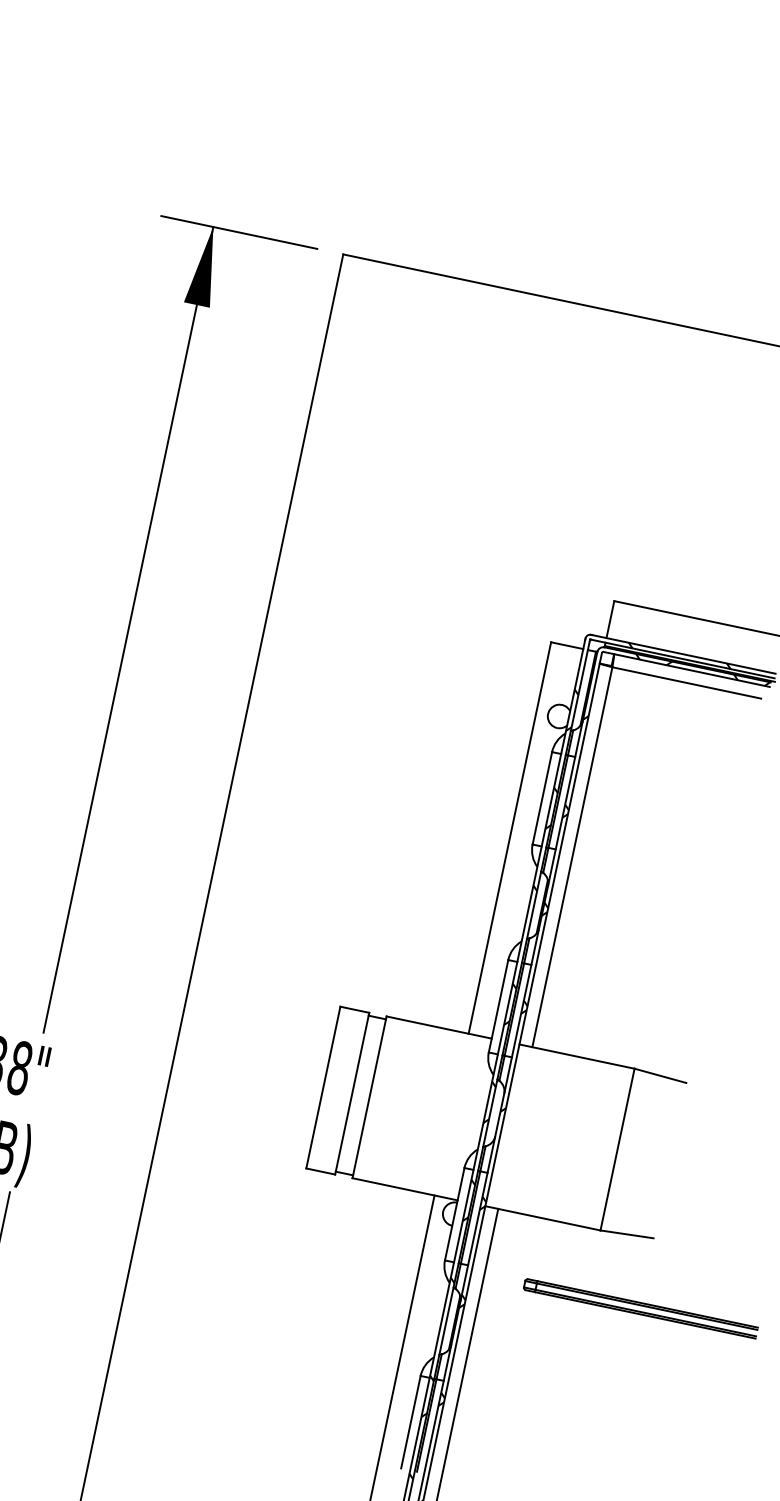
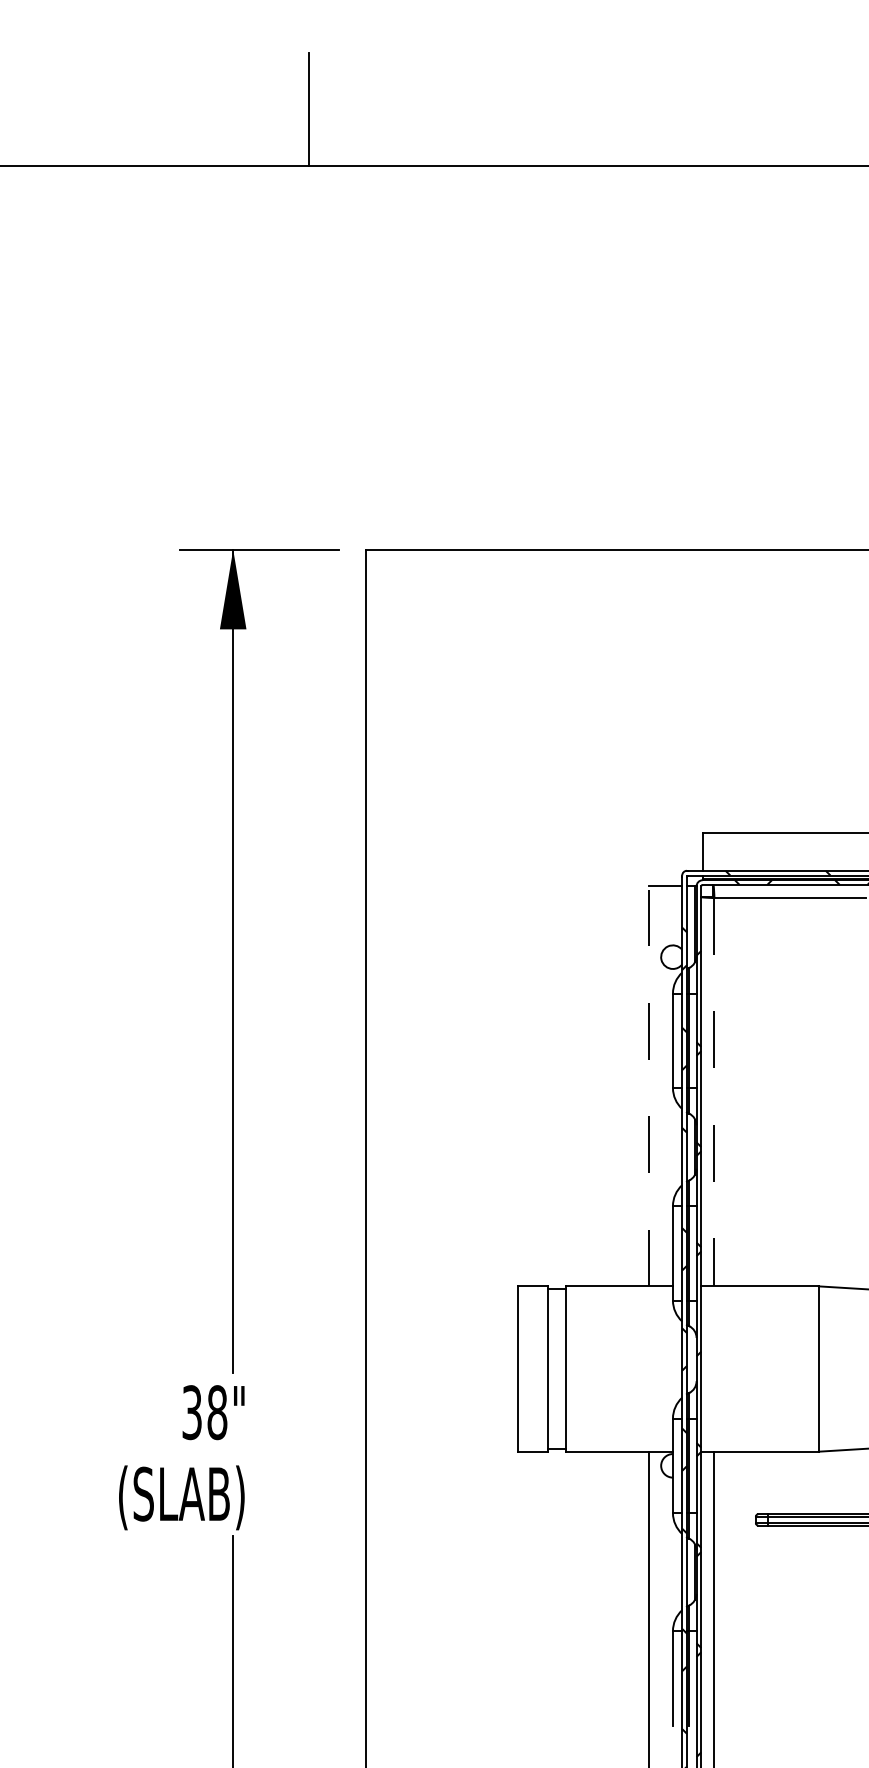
line: (510, 837) -> (649, 1085), solid -> dashed
line: (572, 857) -> (714, 1092), solid -> dashed

